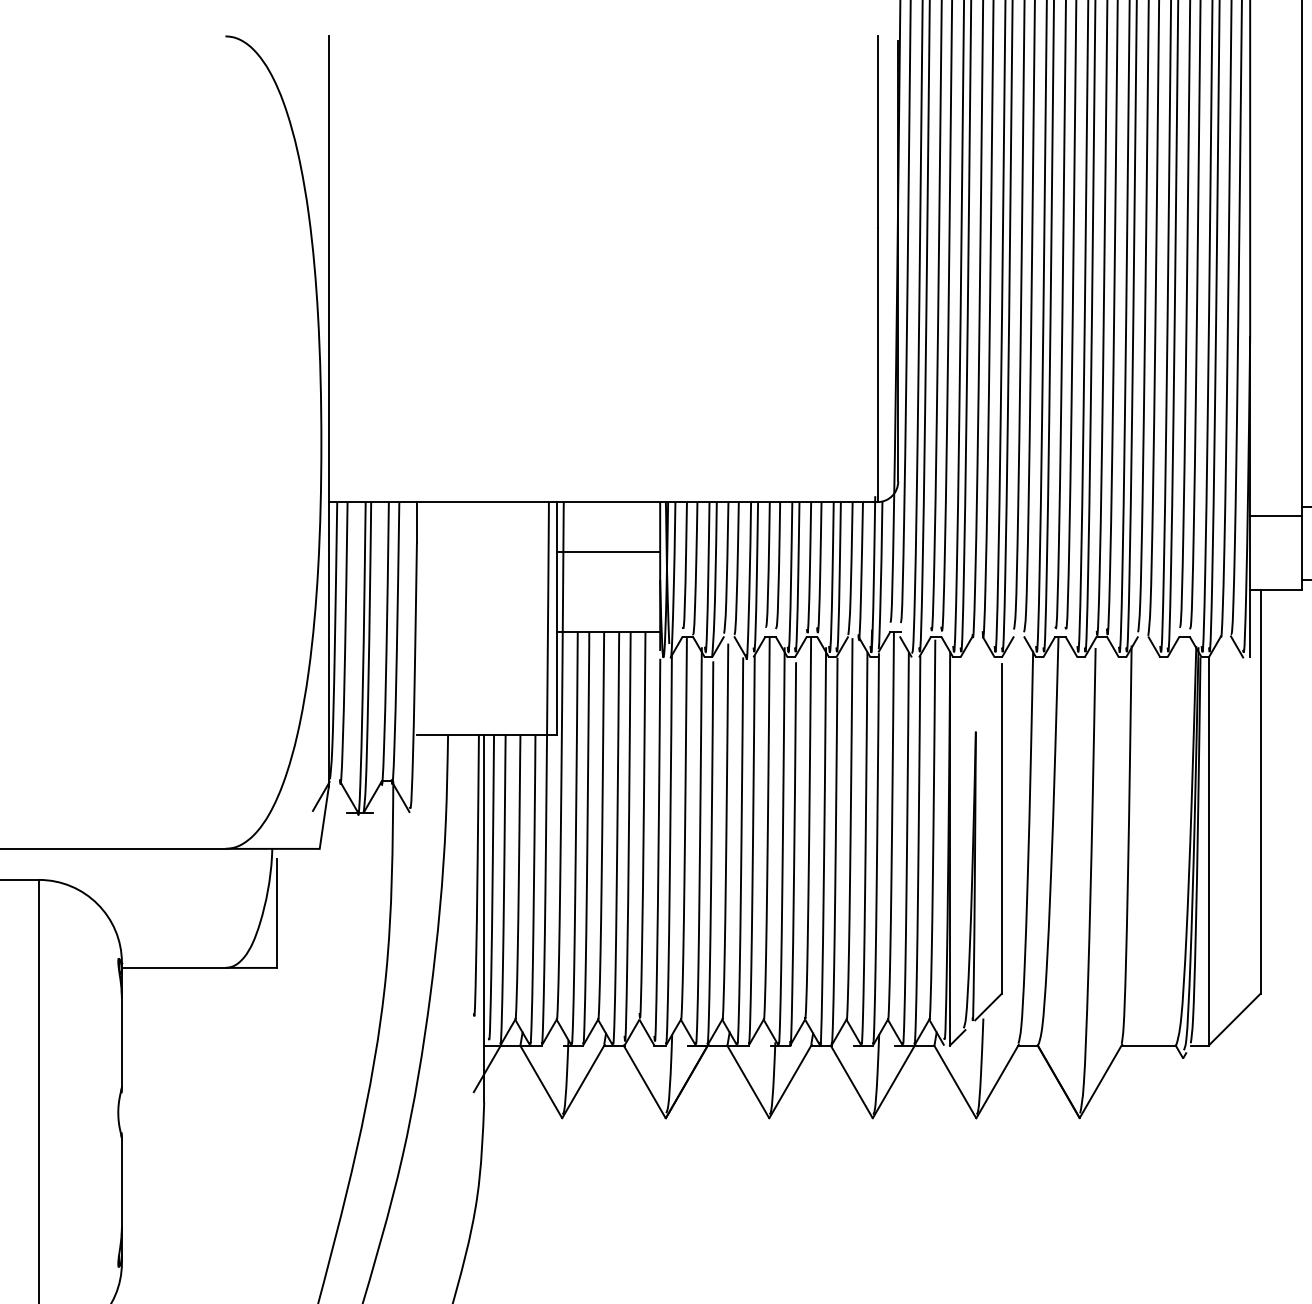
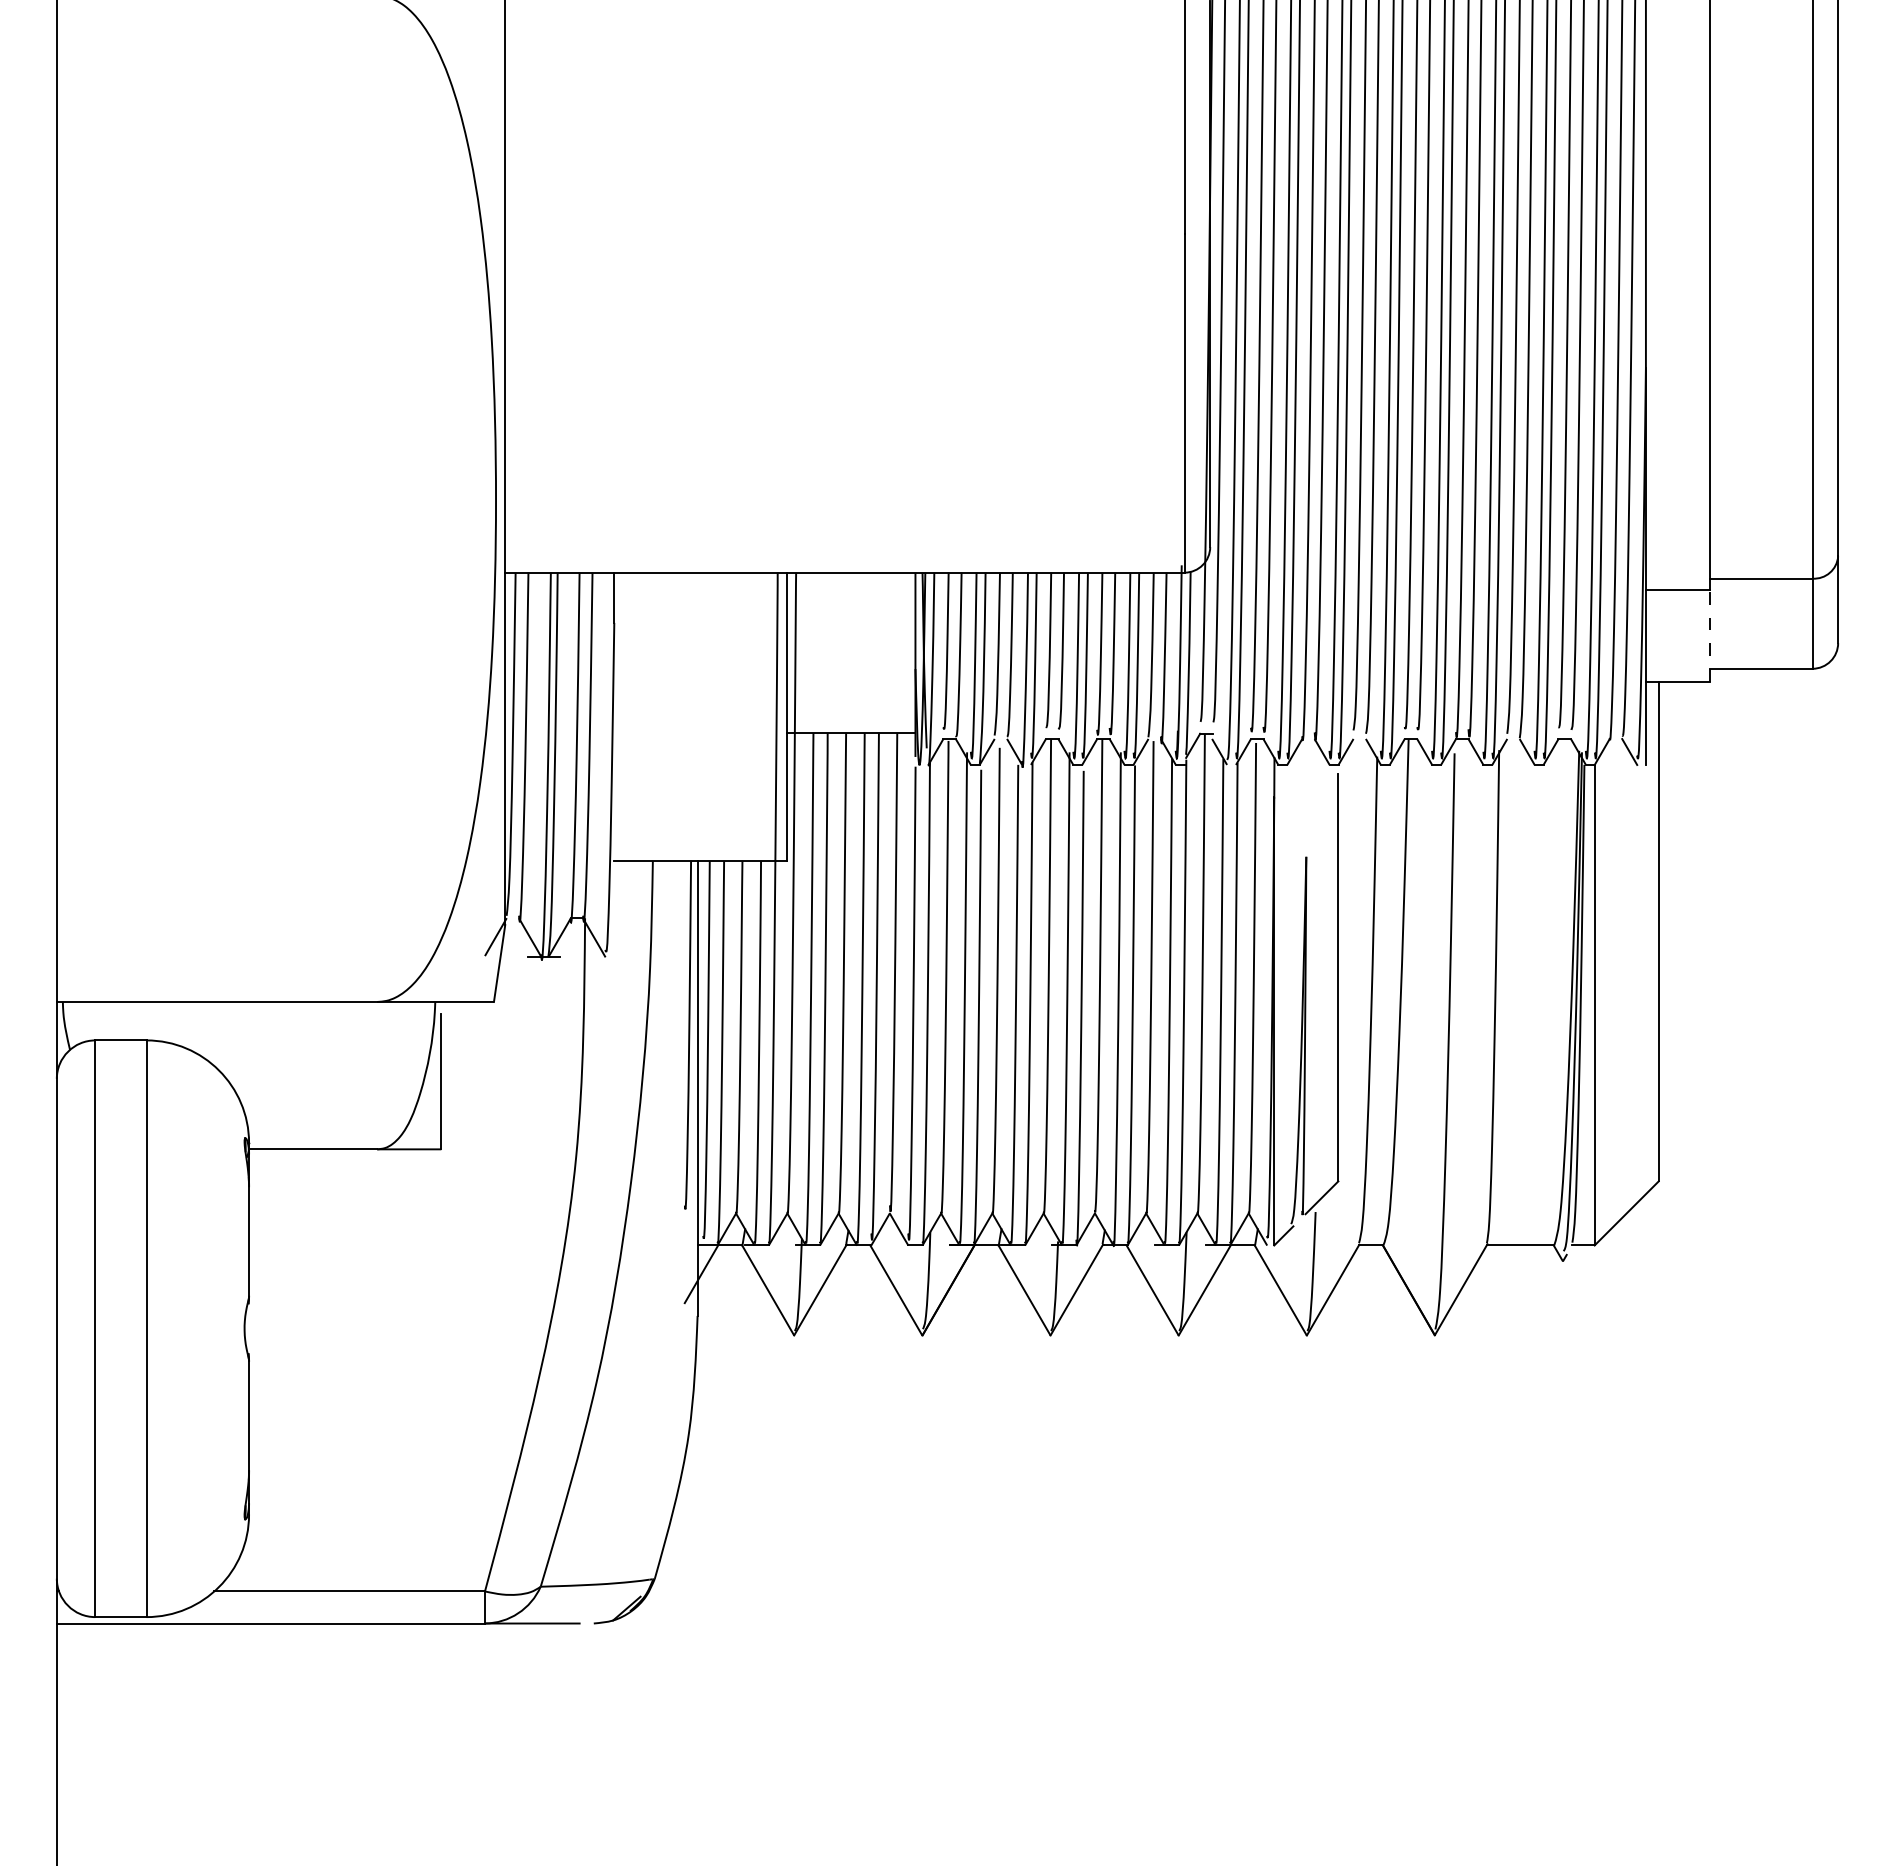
line: (608, 552) -> (851, 634), removed
line: (1301, 552) -> (1709, 635), solid -> dashed

